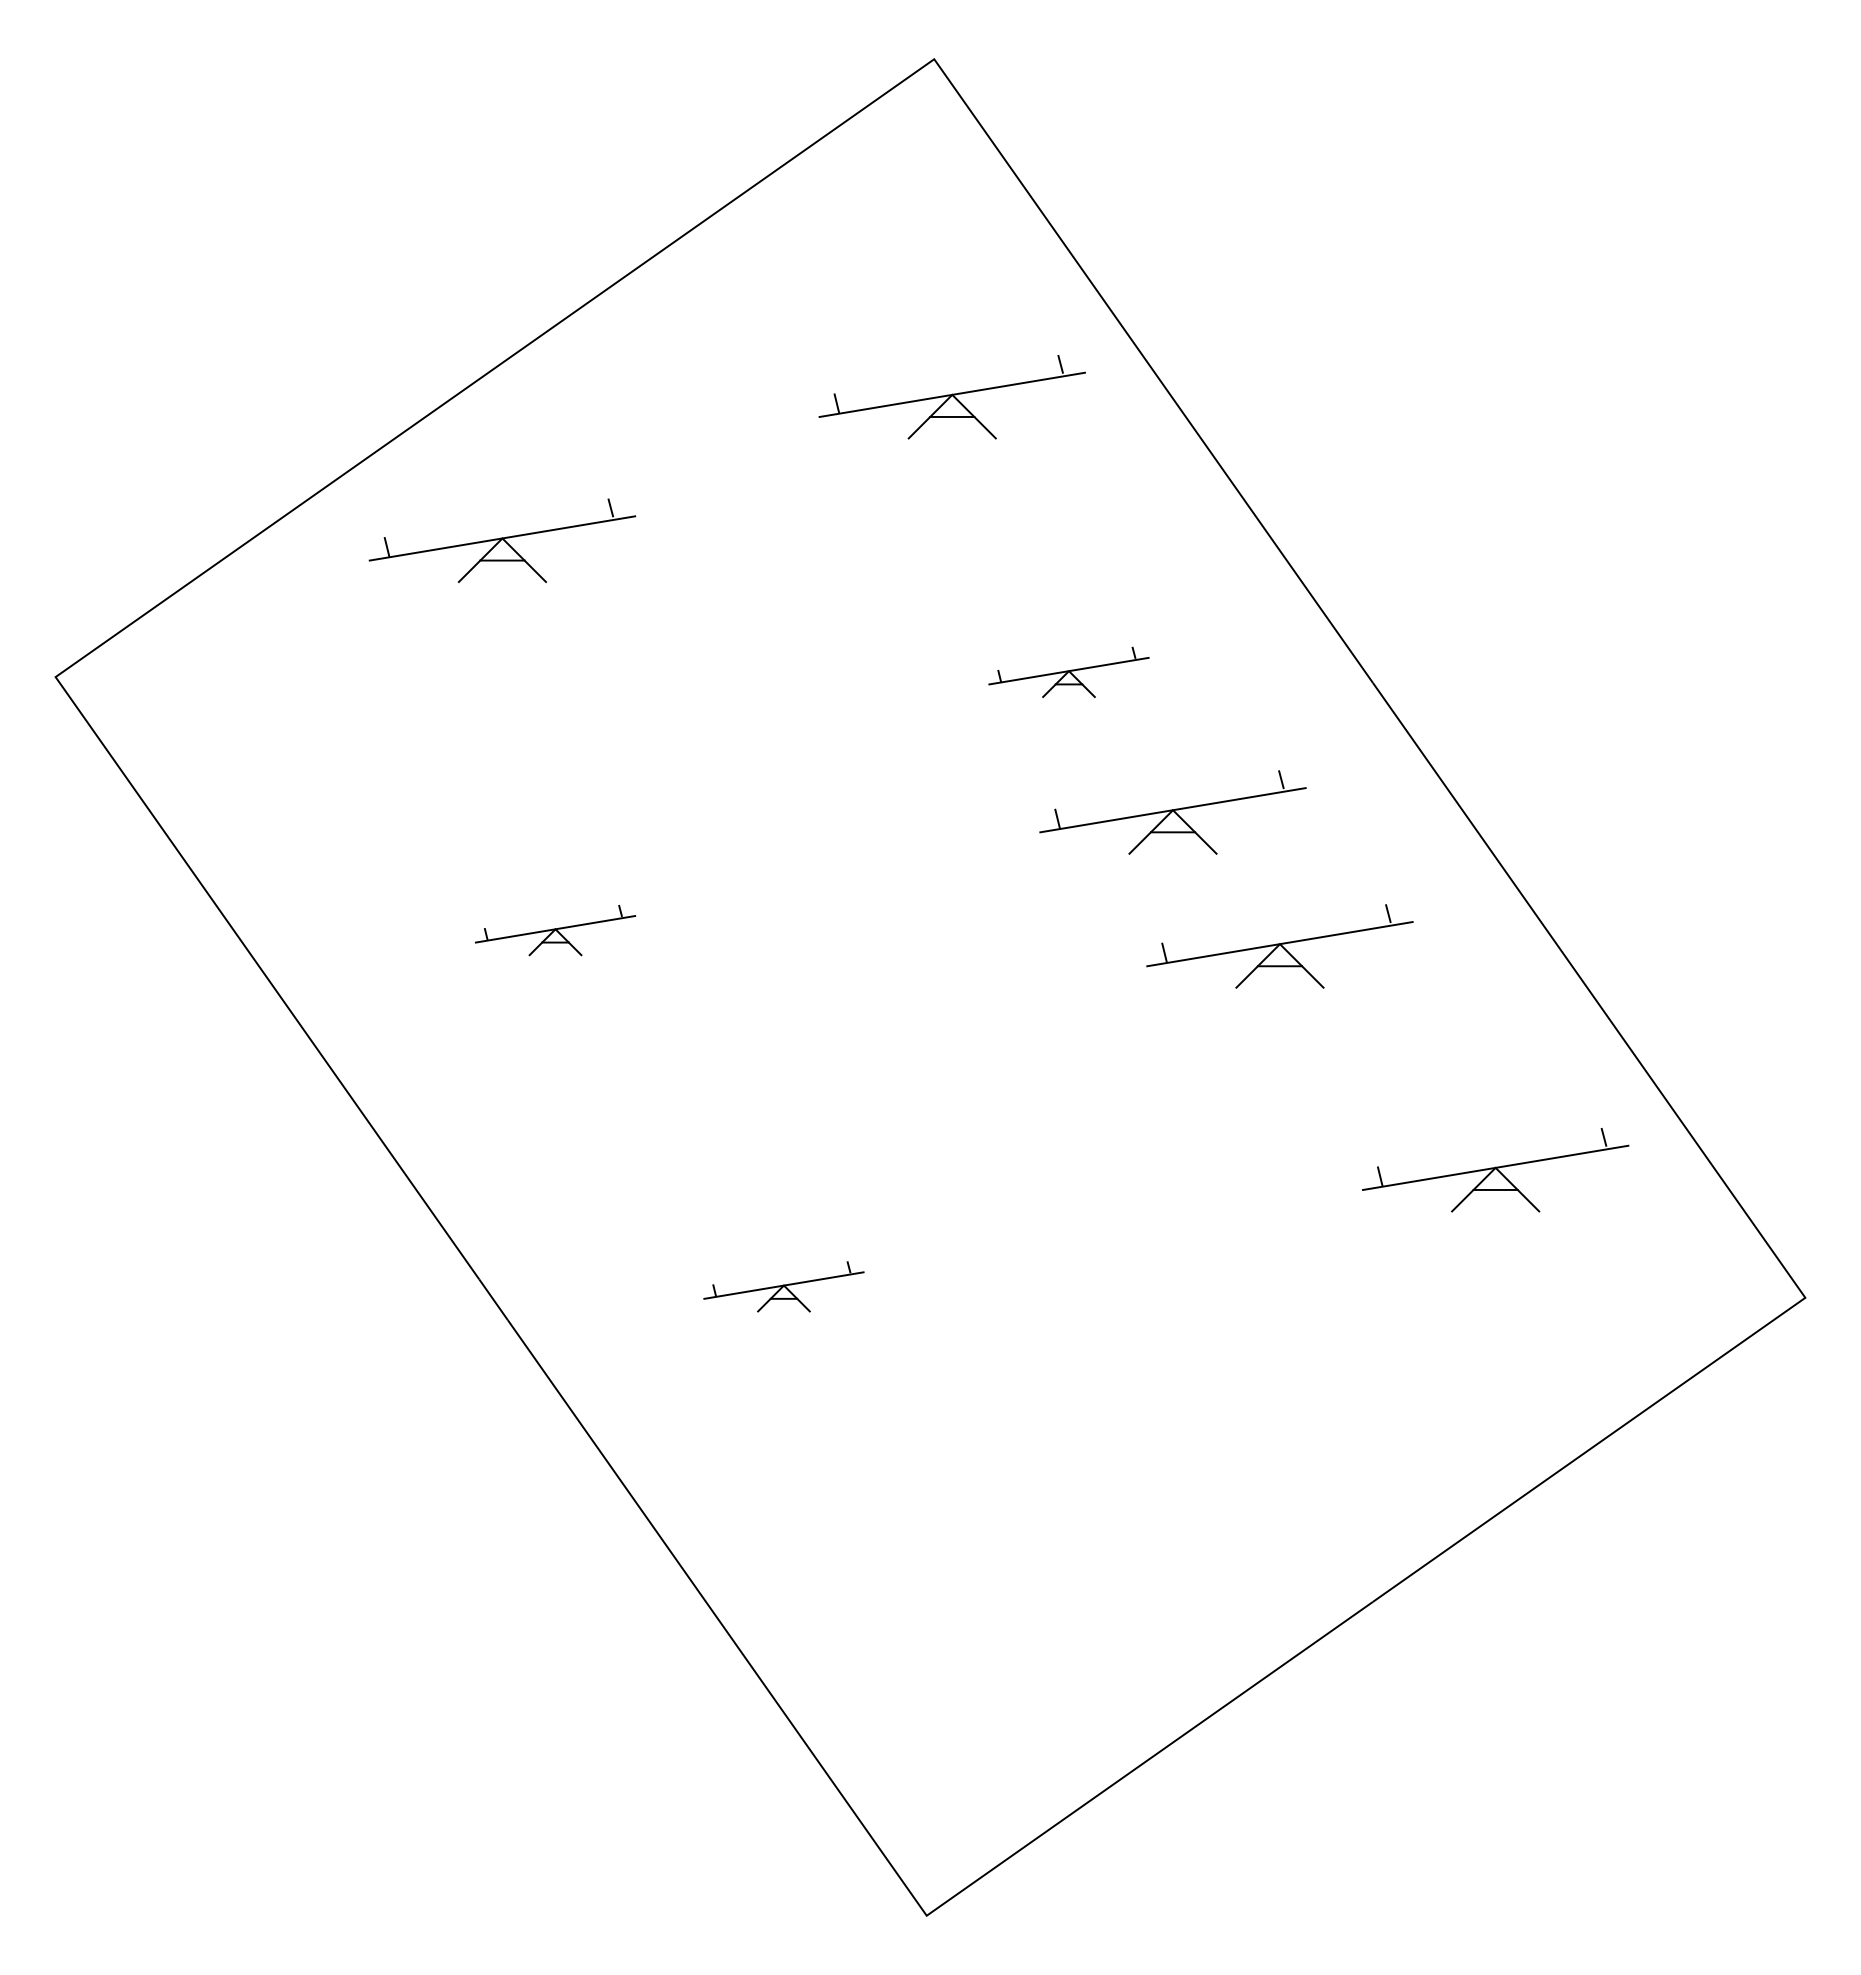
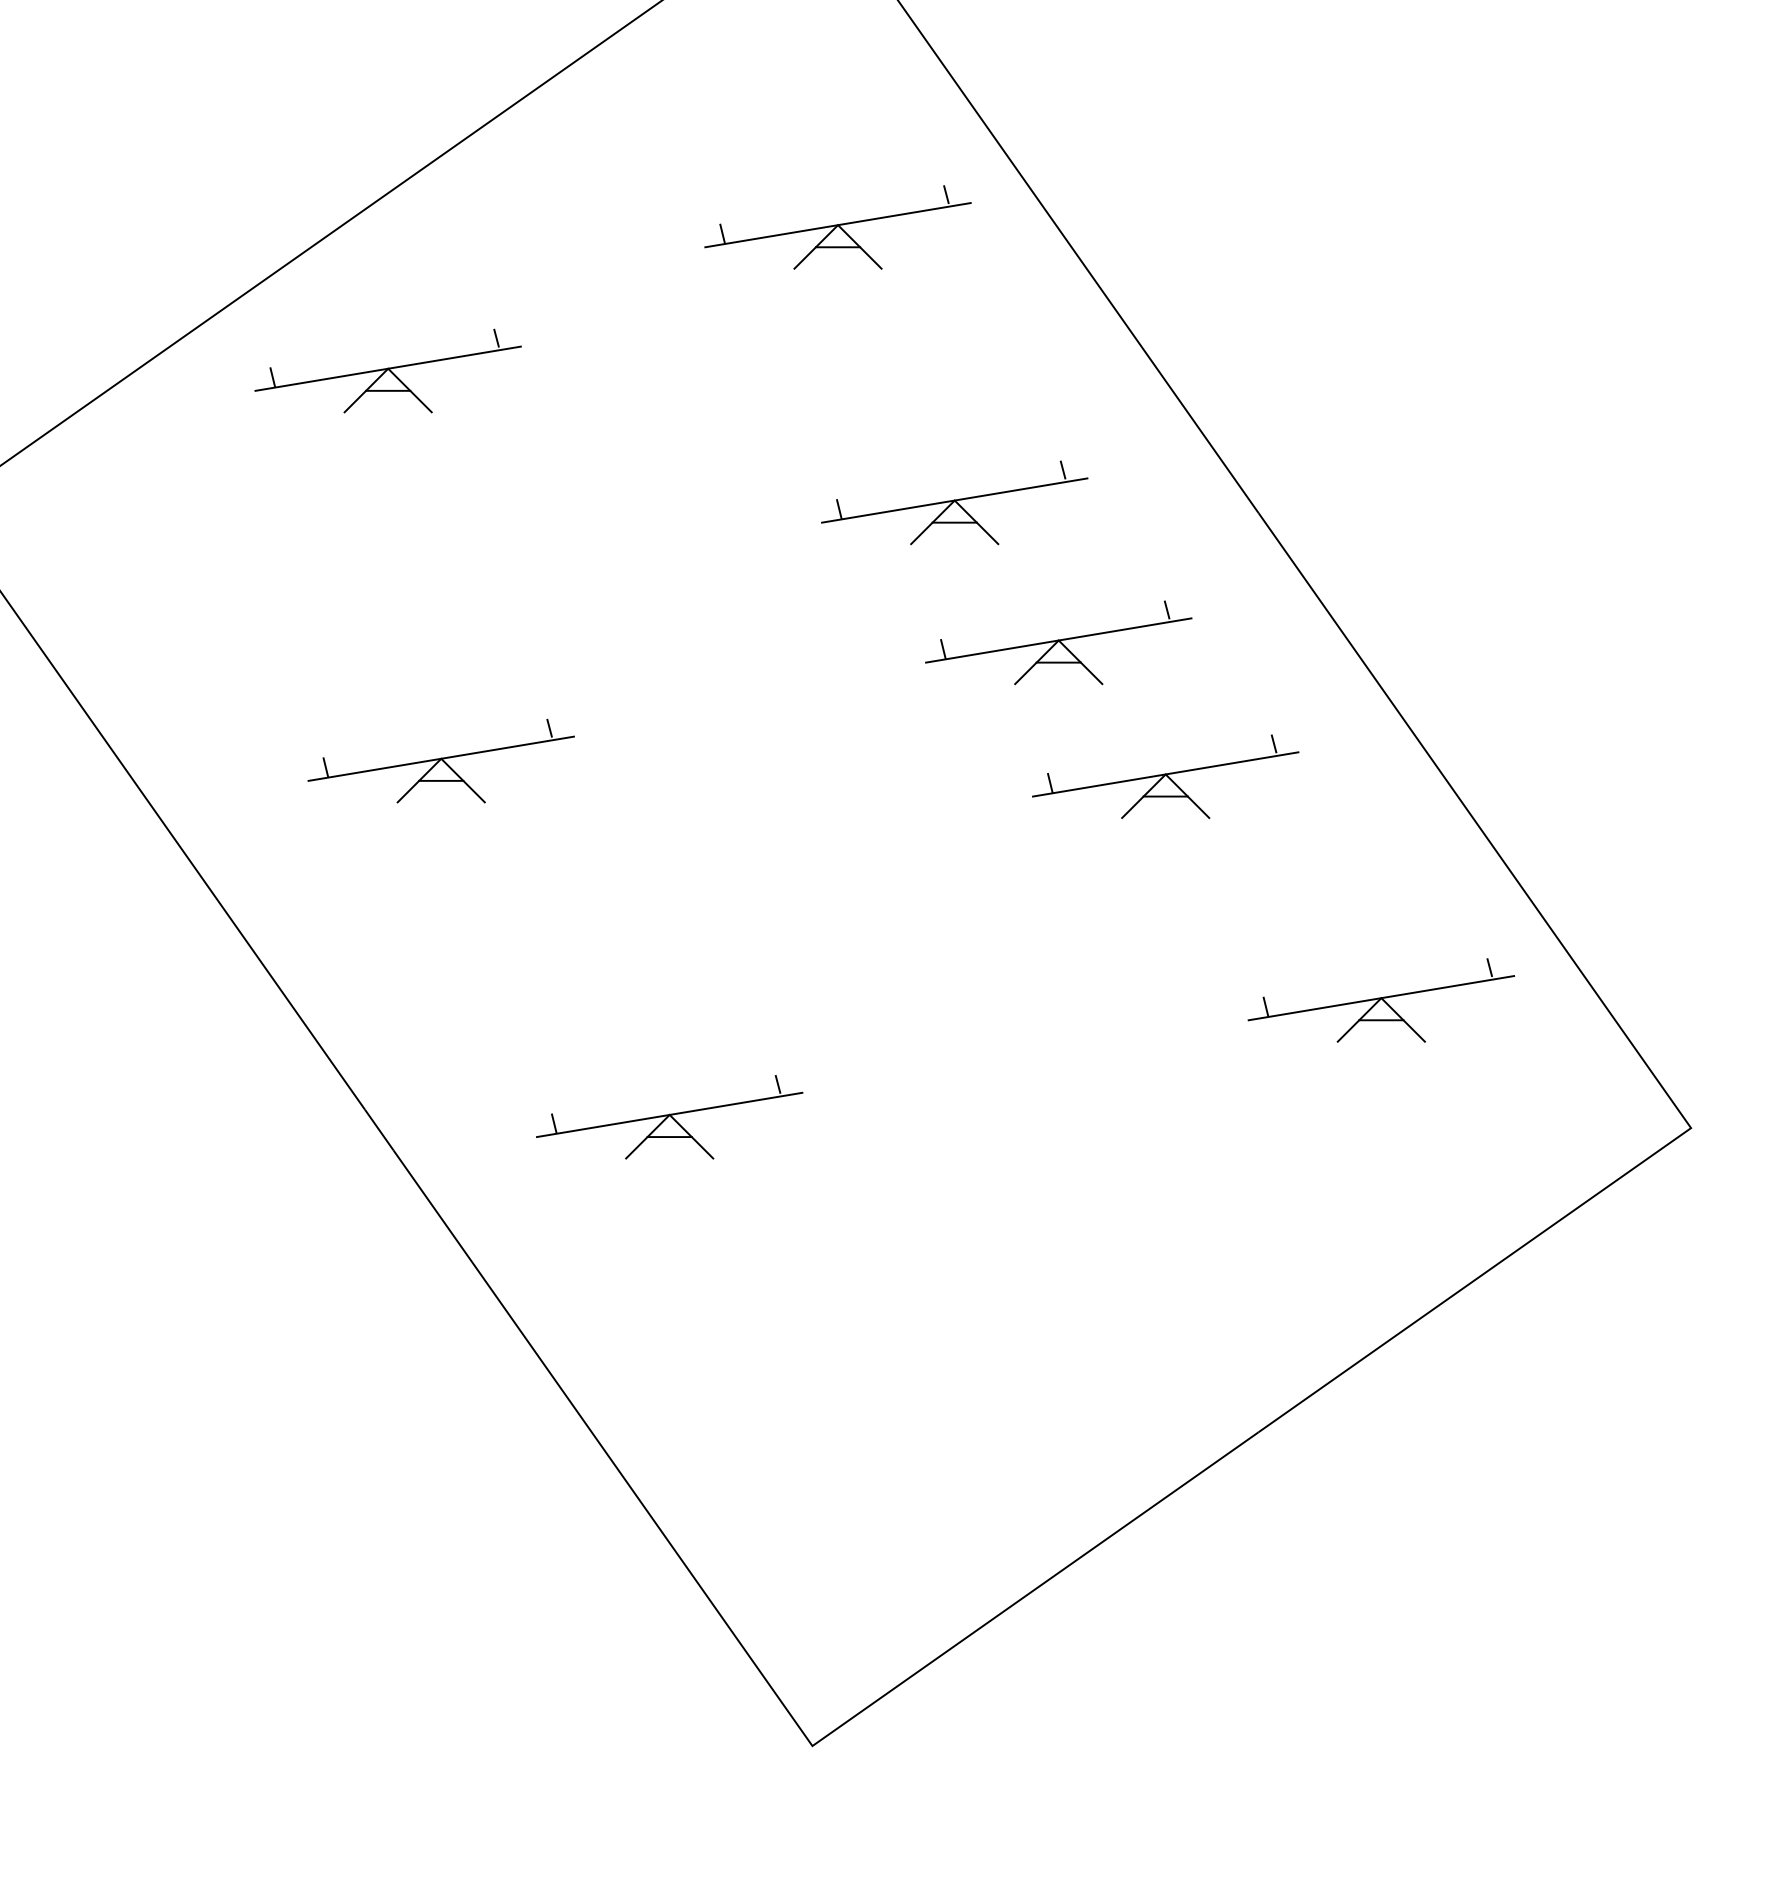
part: (1068, 672) -> (954, 502), size x1.67
part: (555, 930) -> (441, 760), size x1.67
part: (783, 1286) -> (669, 1116), size x1.67

